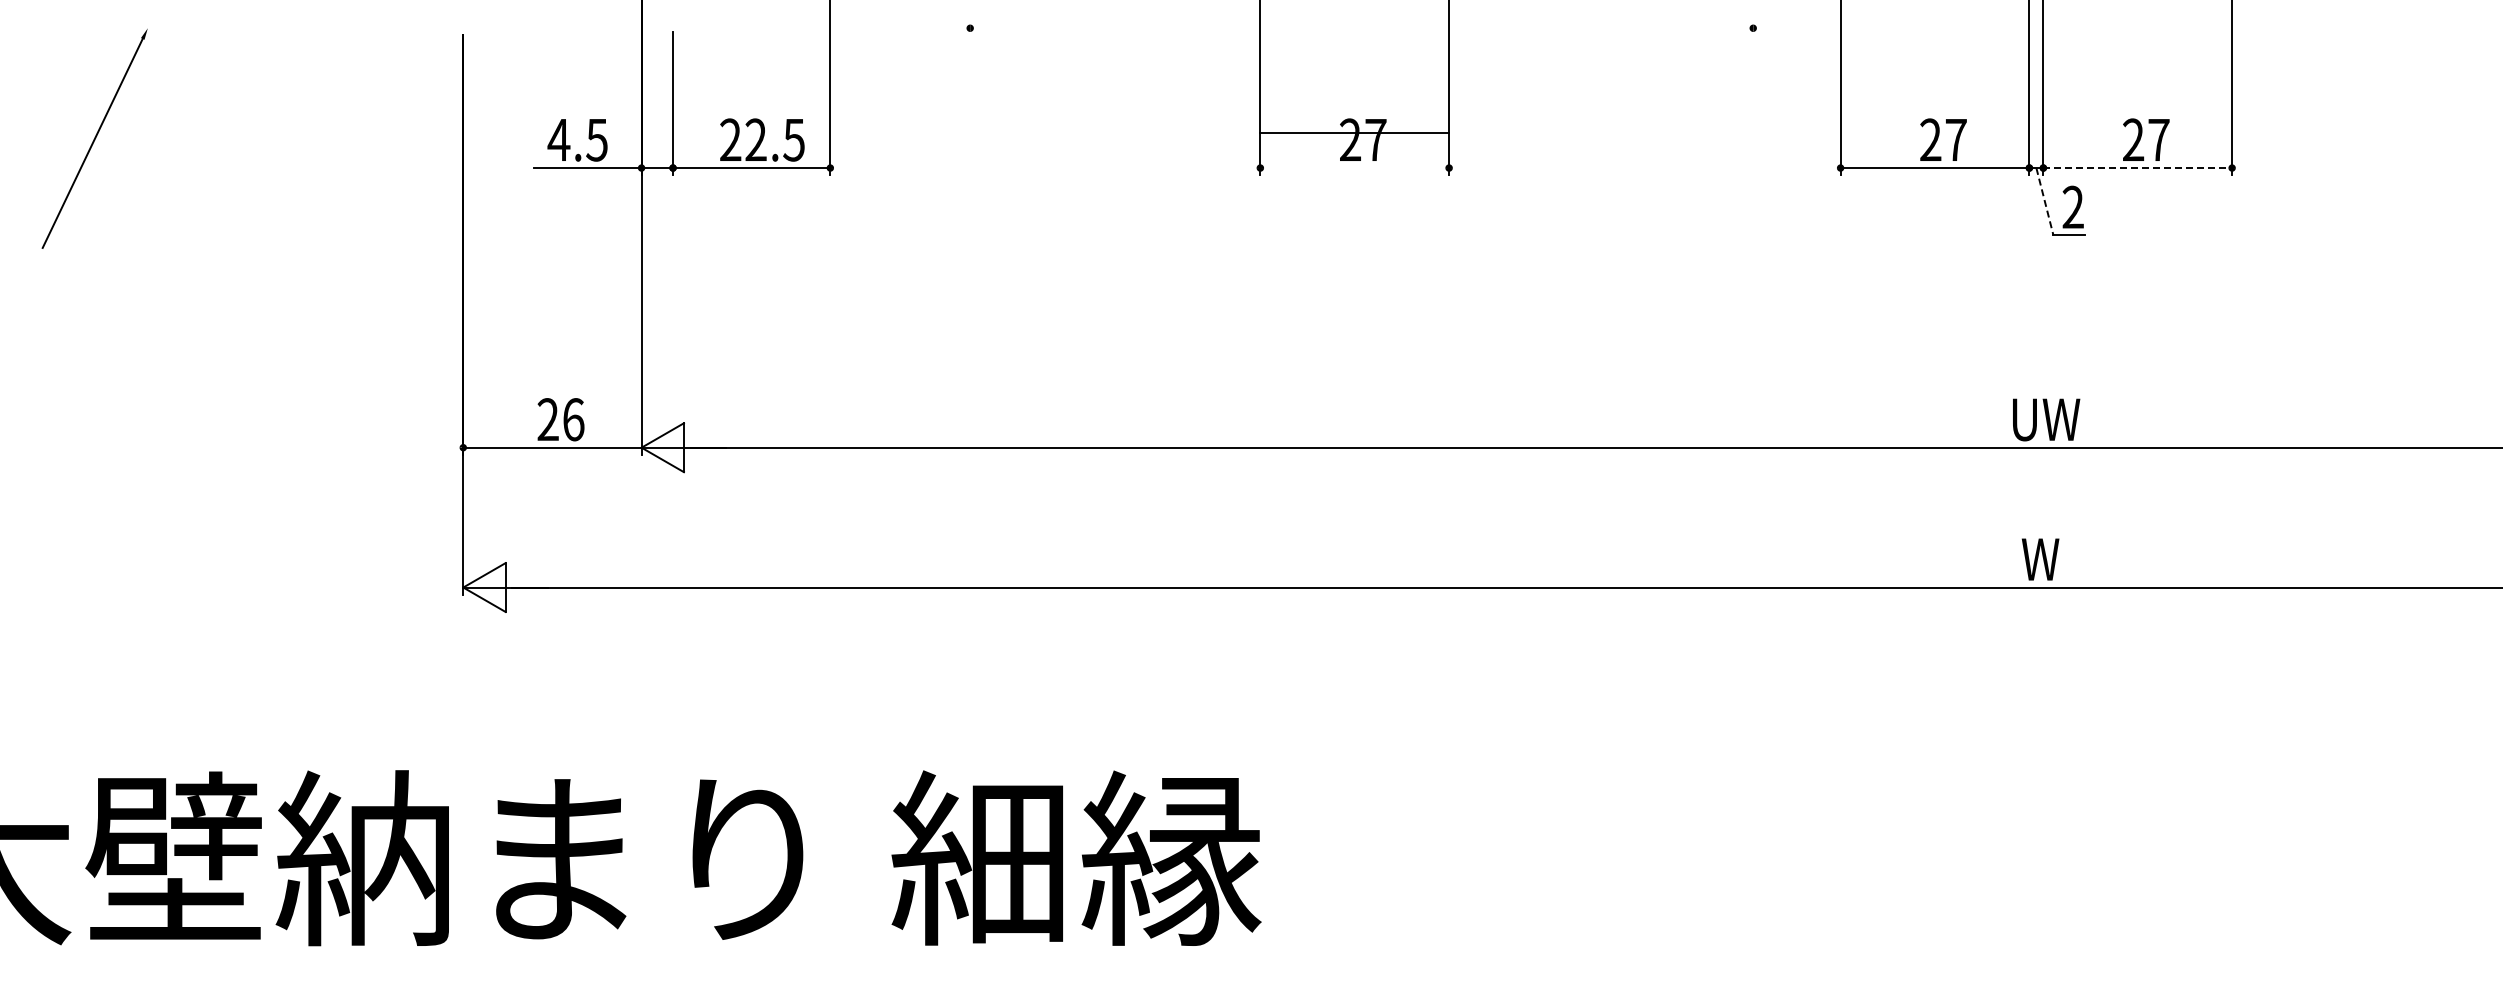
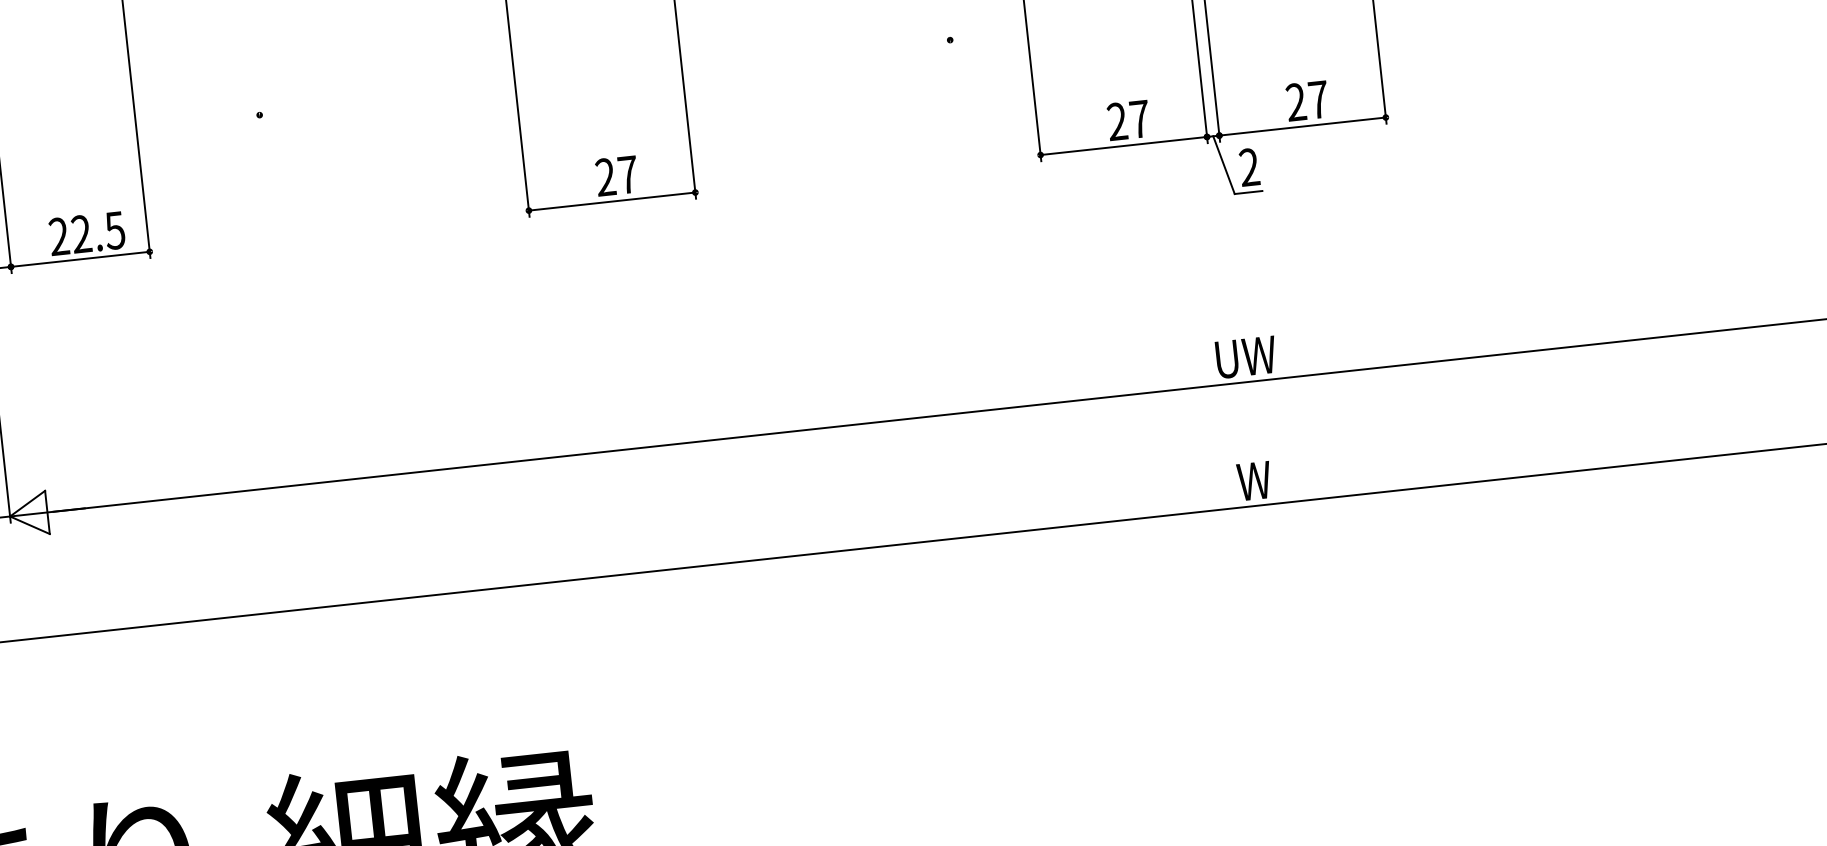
line: (1354, 133) -> (611, 201), moved
line: (2138, 168) -> (1303, 126), dashed -> solid
line: (2044, 201) -> (1223, 164), dashed -> solid

